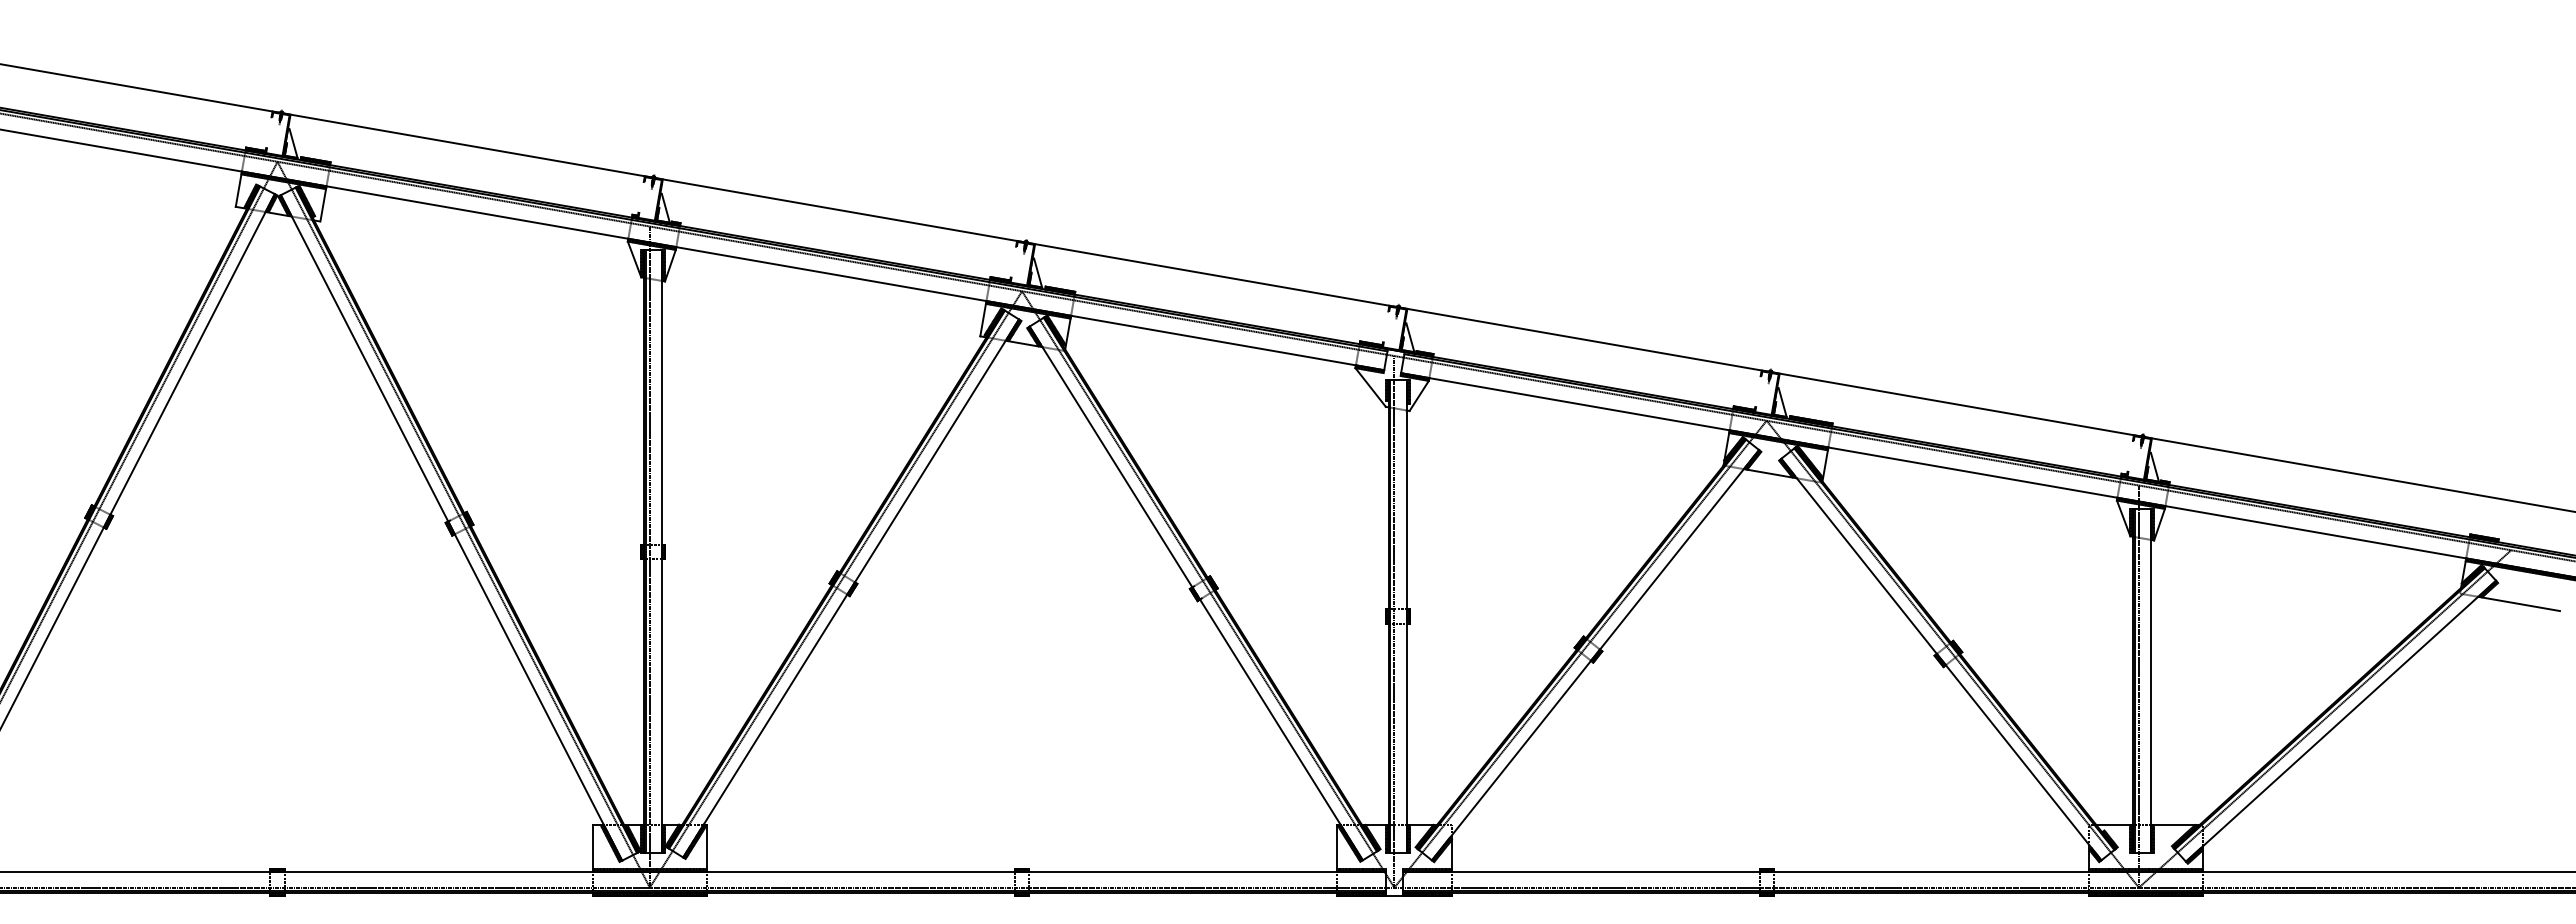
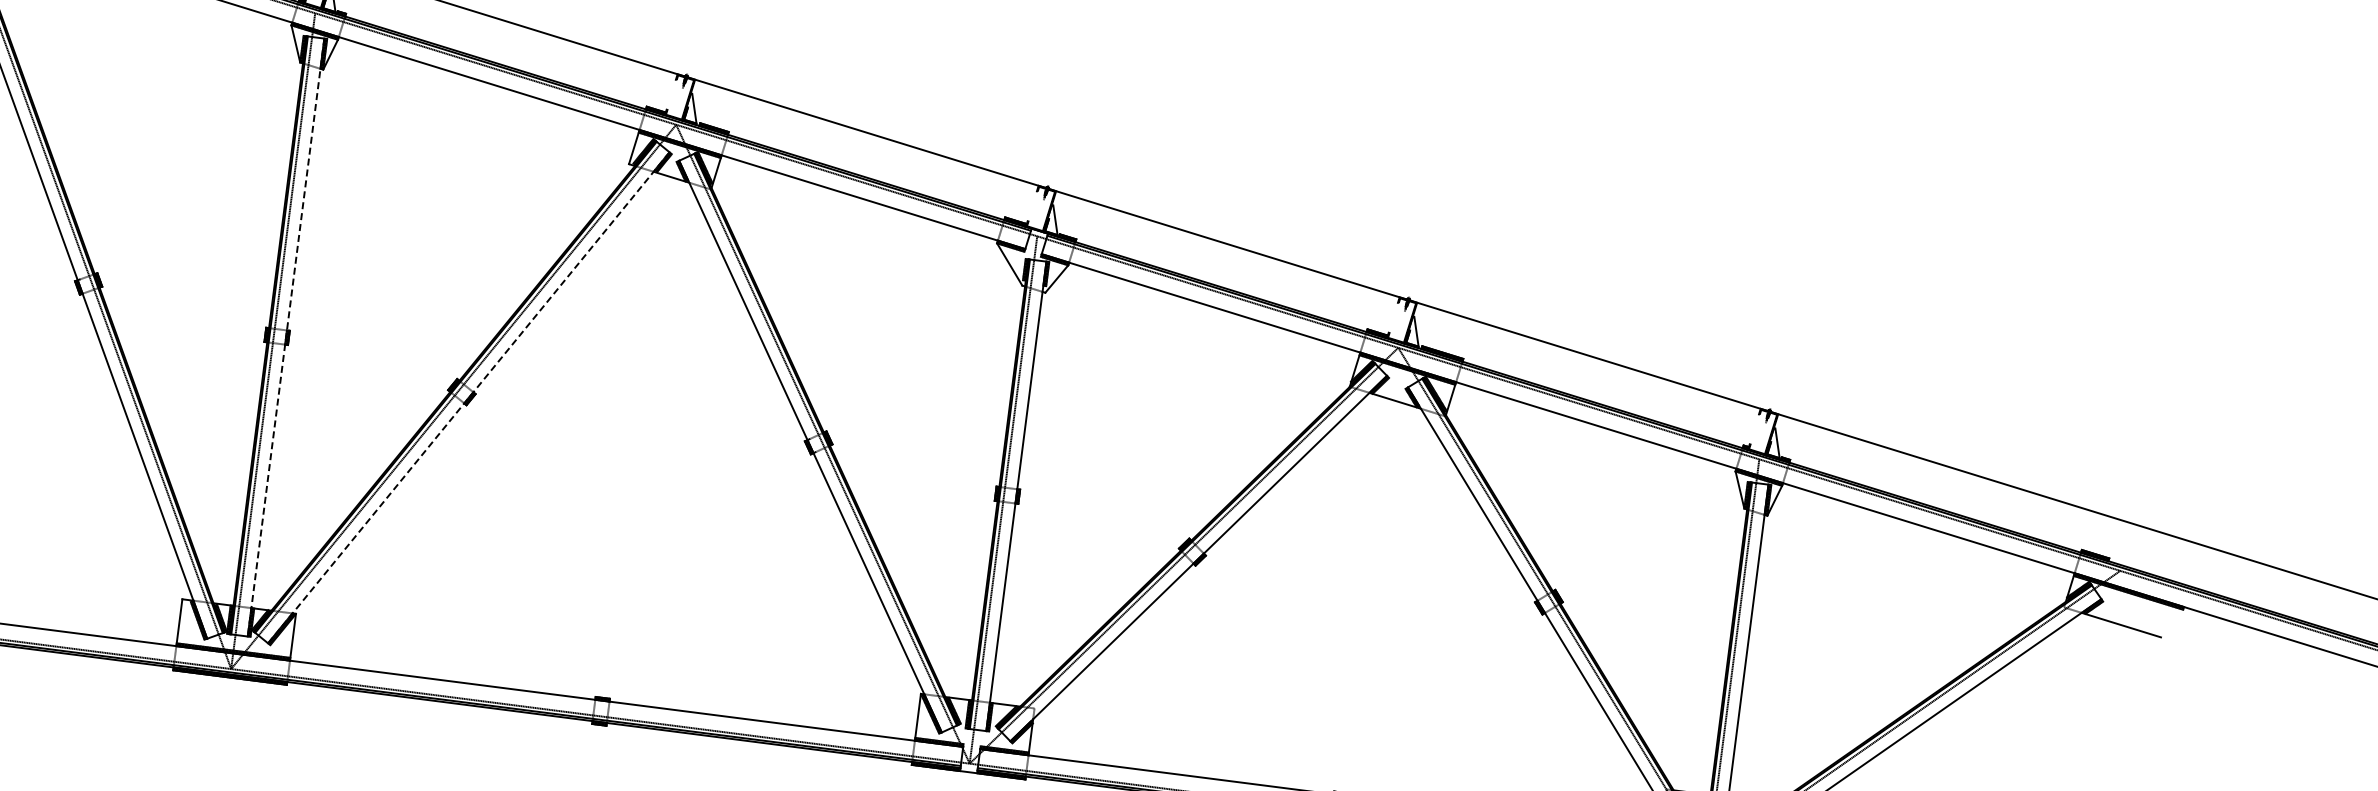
line: (662, 552) -> (286, 338), solid -> dashed
line: (850, 588) -> (468, 397), solid -> dashed

